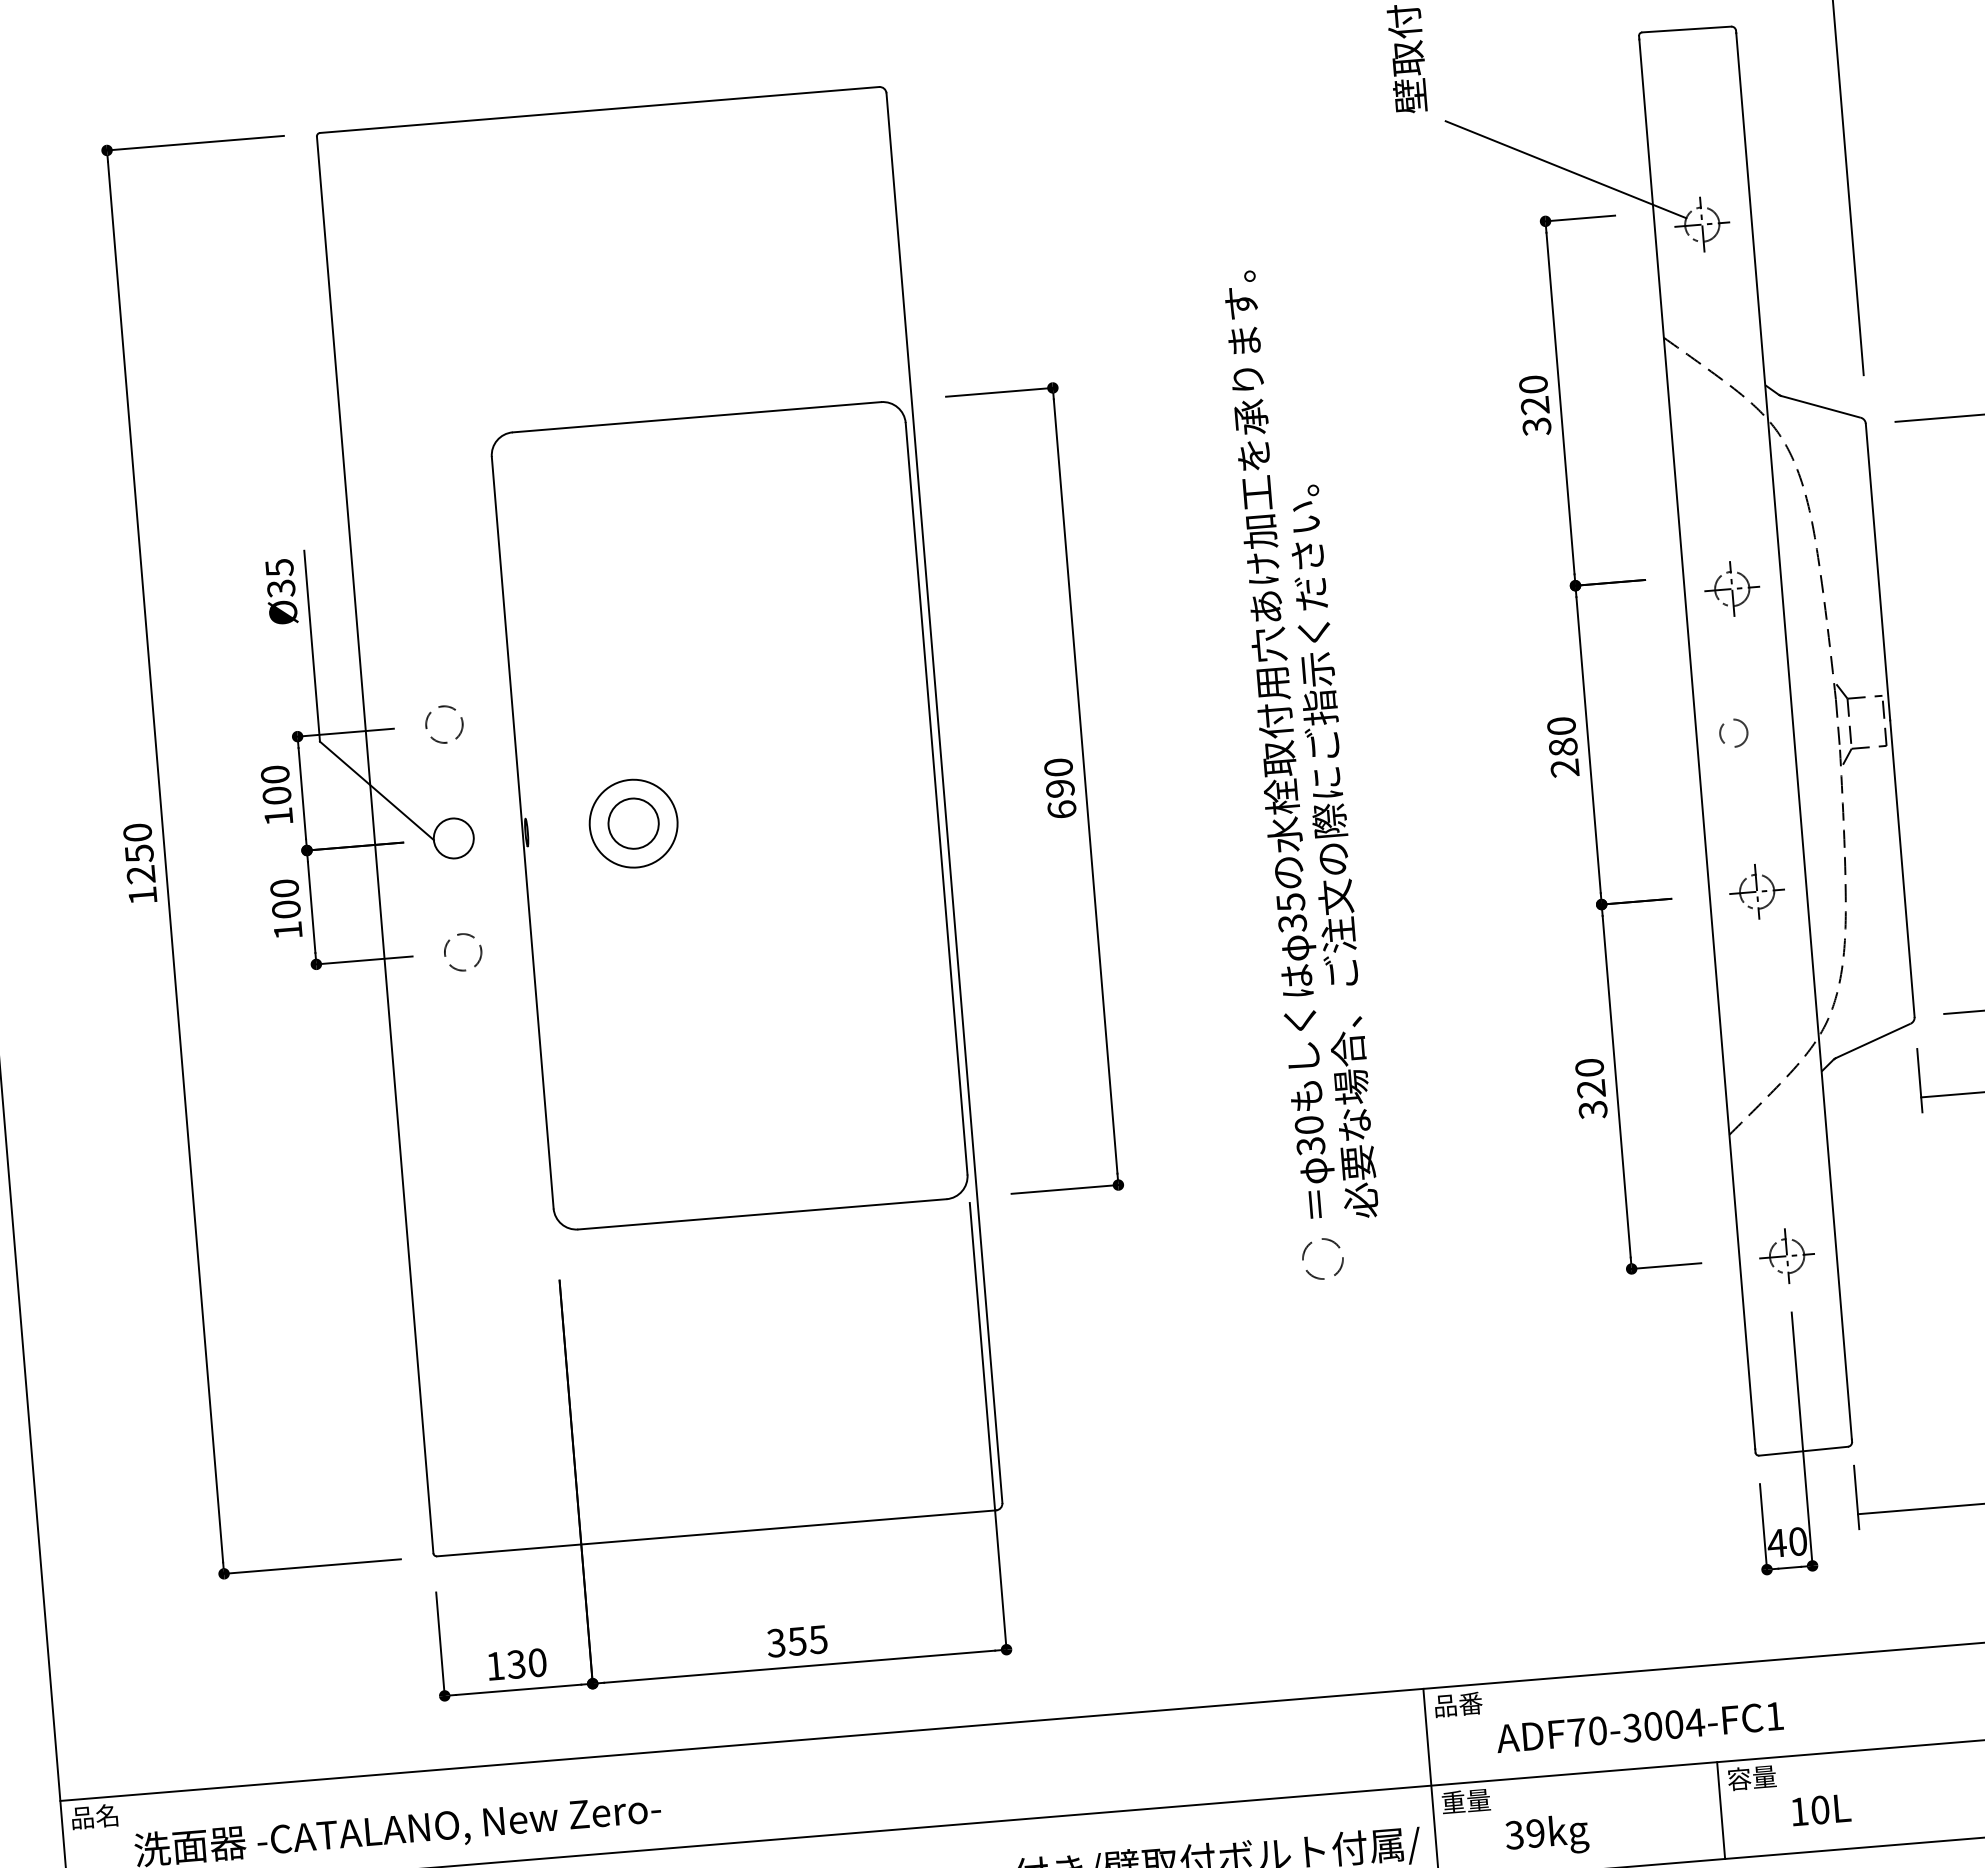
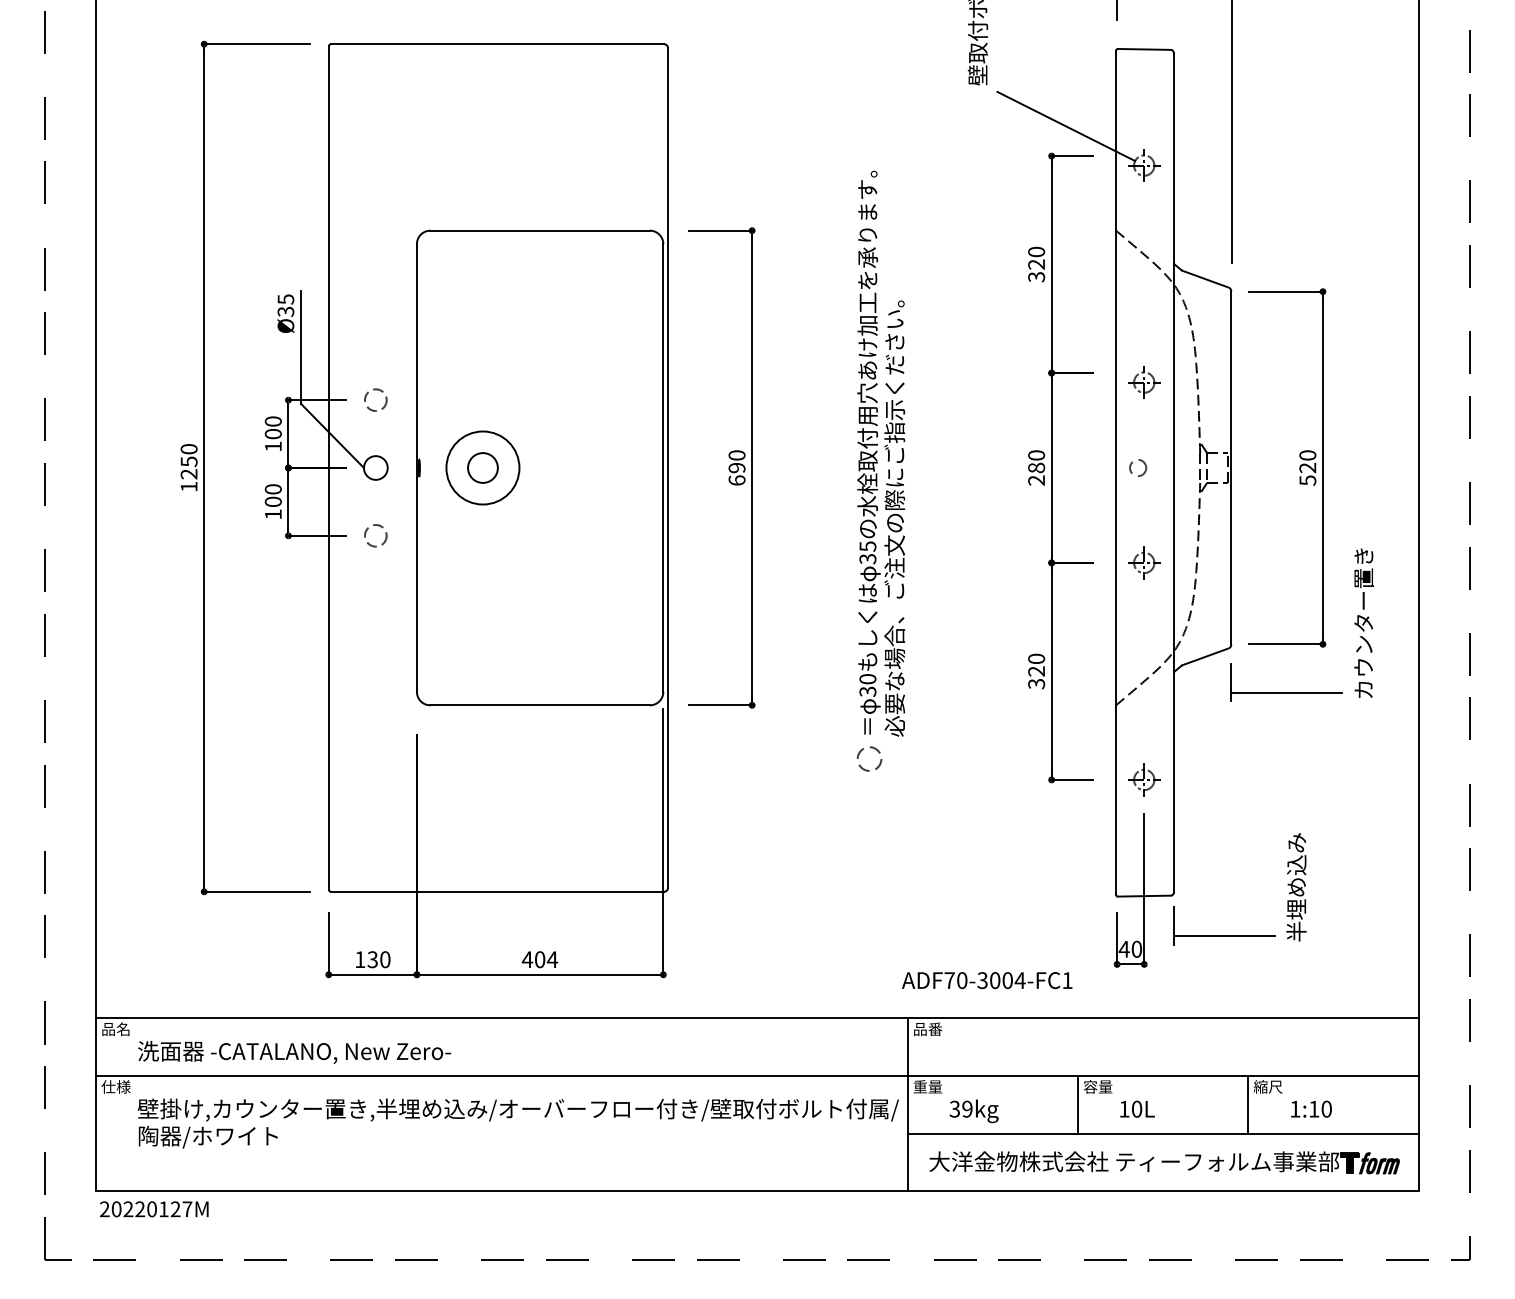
circle: (632, 822) -> (482, 467), size x1.4
text: (796, 1641) -> (539, 959), 355 -> 404
text: (1640, 1727) -> (987, 980), moved

